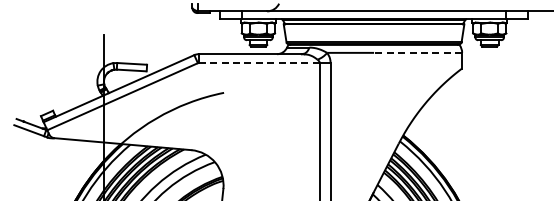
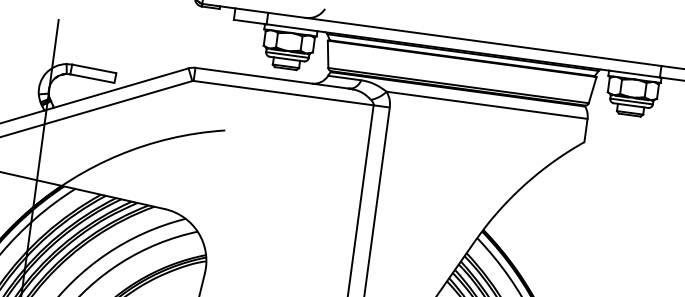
line: (417, 52) -> (521, 109), dashed -> solid
line: (258, 63) -> (282, 93), dashed -> solid

